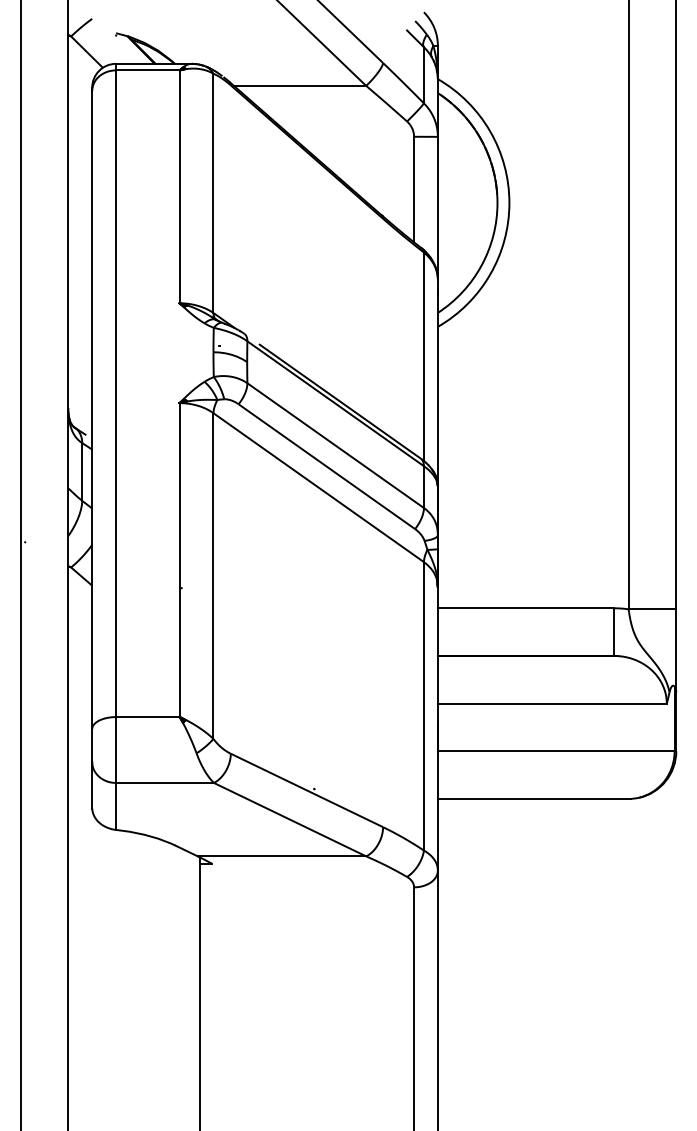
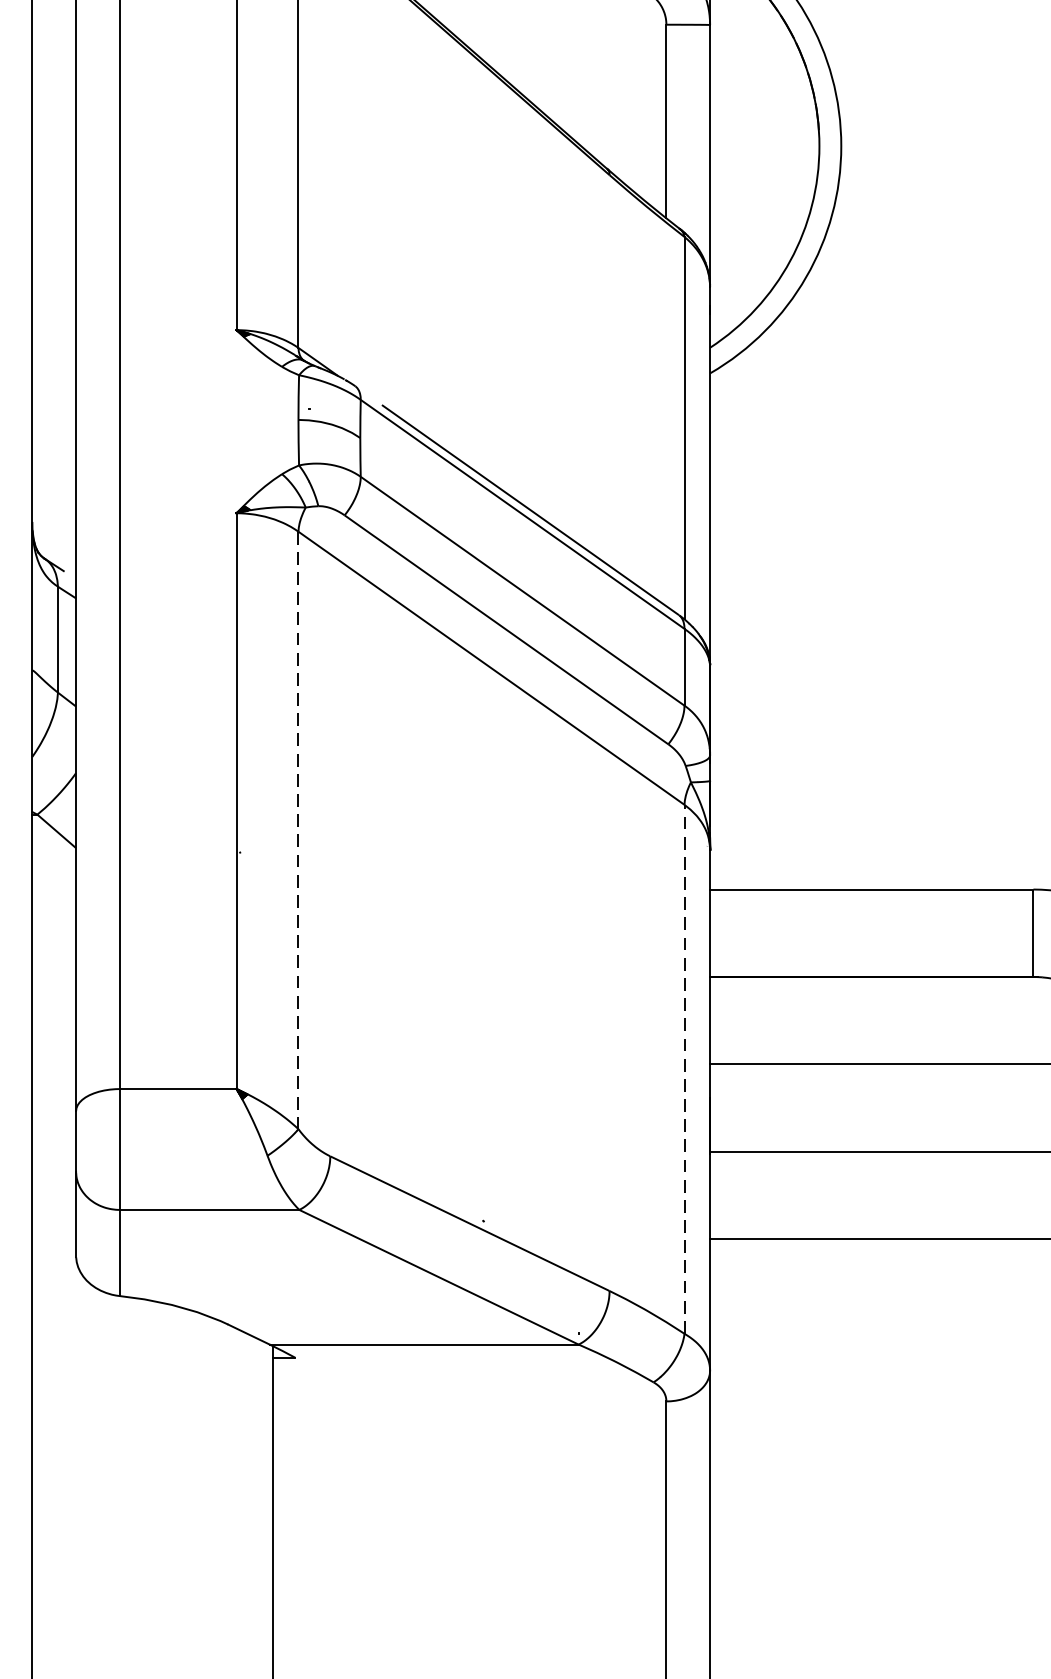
line: (213, 576) -> (298, 831), solid -> dashed
line: (423, 705) -> (683, 1067), solid -> dashed

